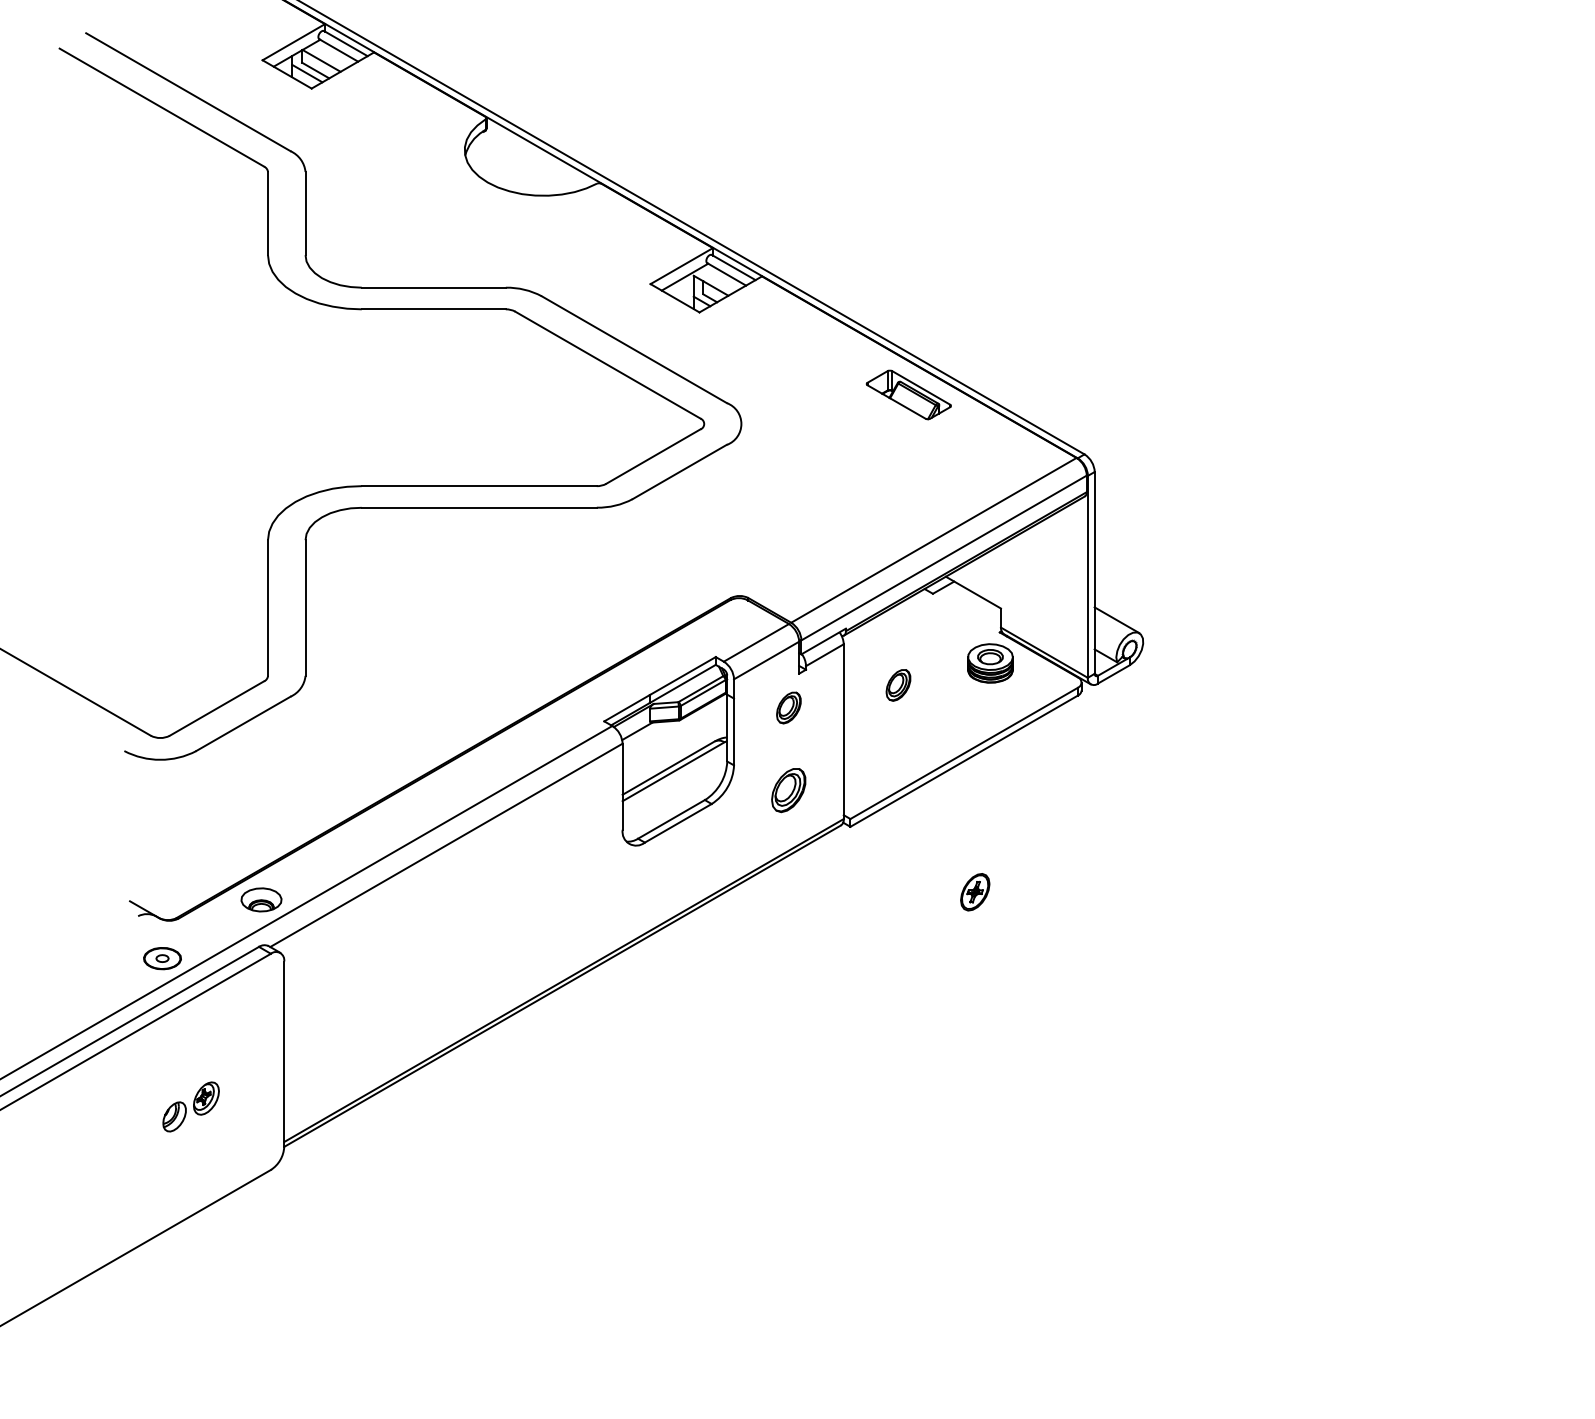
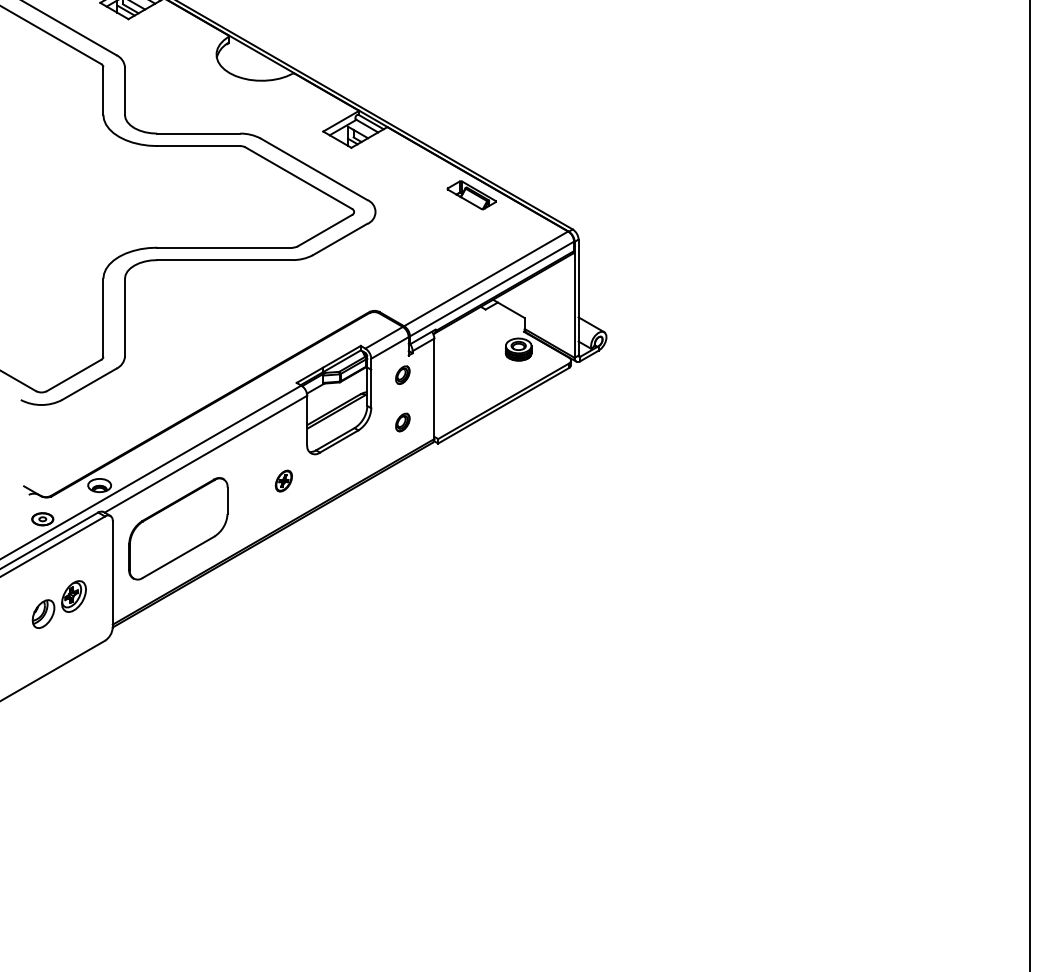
part: (897, 684) -> (465, 361), removed
part: (788, 790) -> (402, 422), size x0.71
part: (974, 891) -> (283, 480), moved
part: (398, 974) -> (178, 528), added
part: (189, 1106) -> (58, 604), size x1.67

